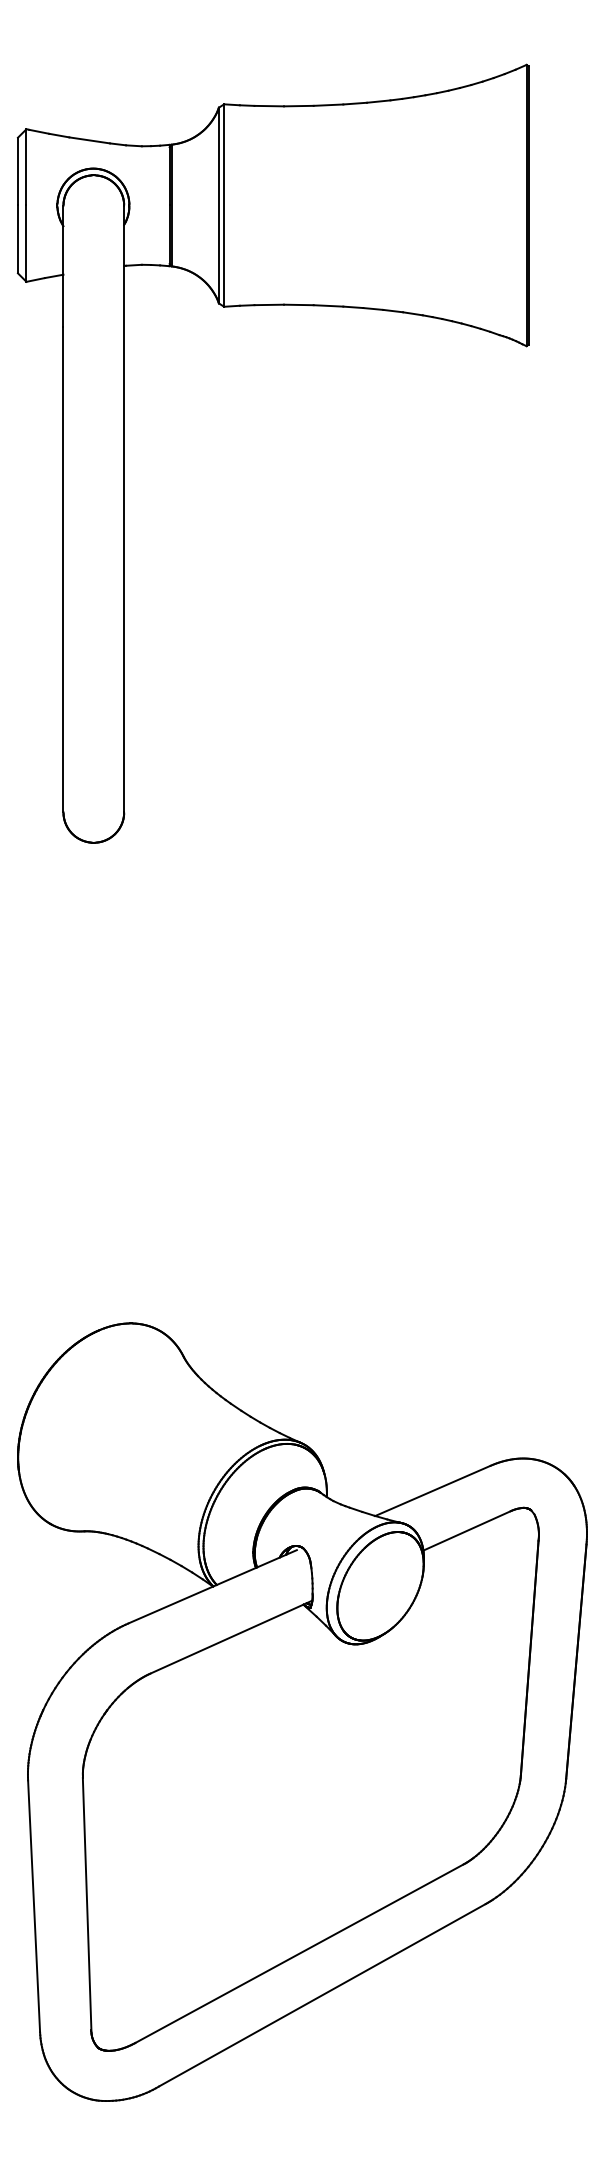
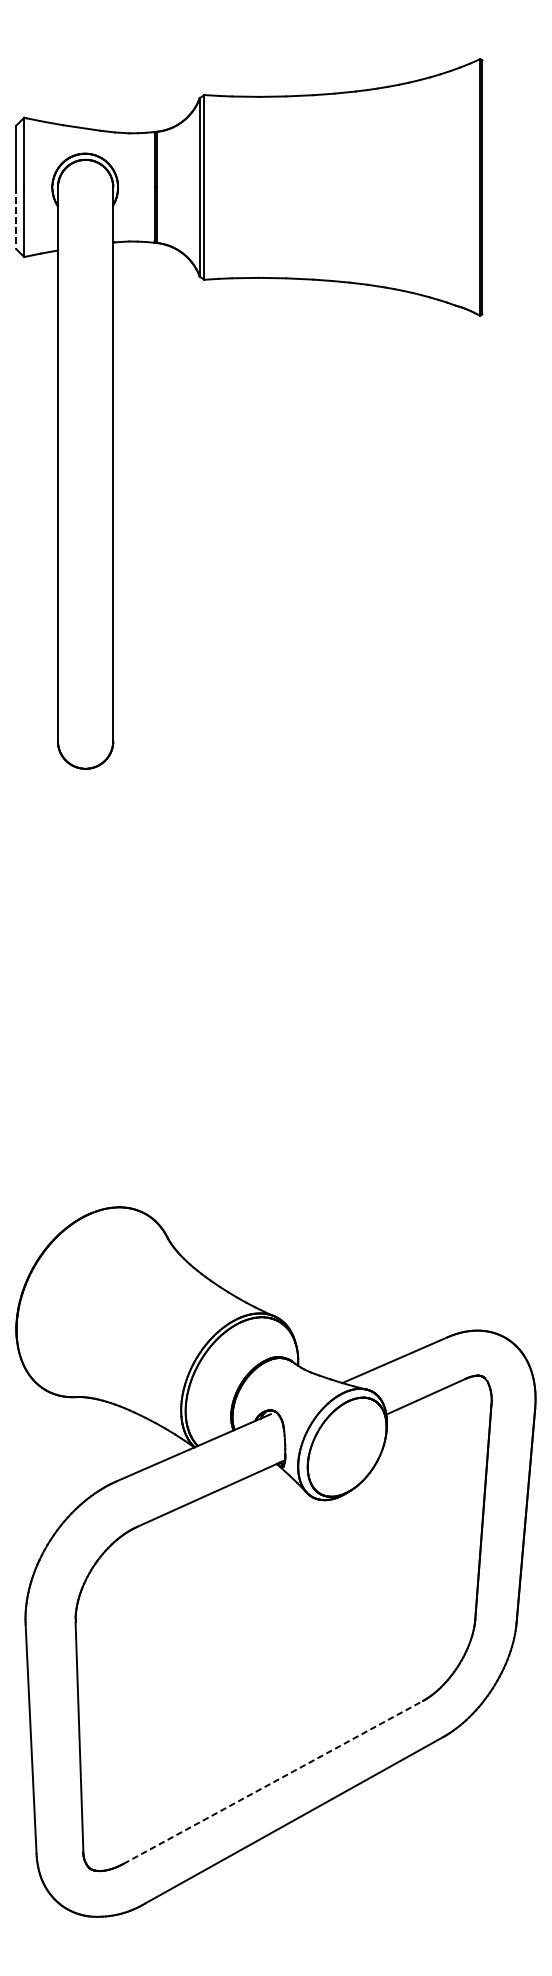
line: (17, 239) -> (15, 218), solid -> dashed
line: (299, 1953) -> (273, 1782), solid -> dashed

